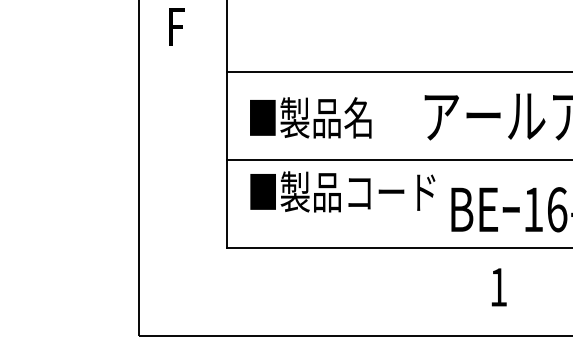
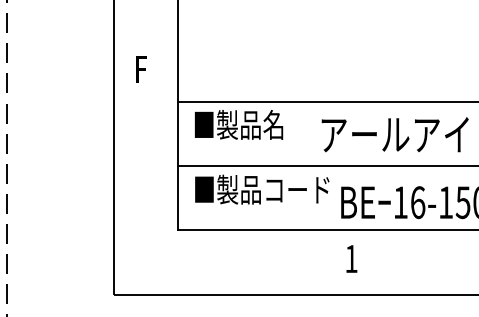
text: (311, 117) -> (239, 124), moved
text: (498, 286) -> (351, 258), moved

